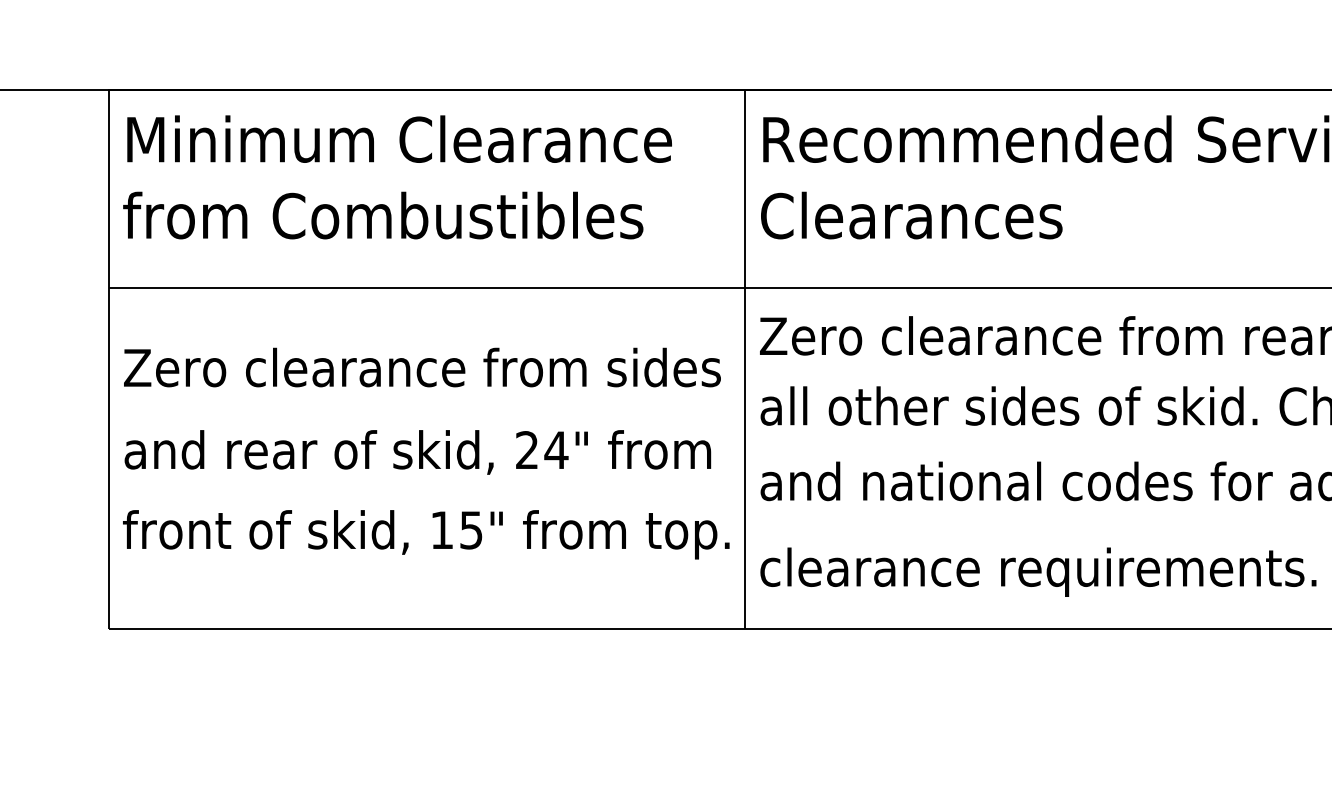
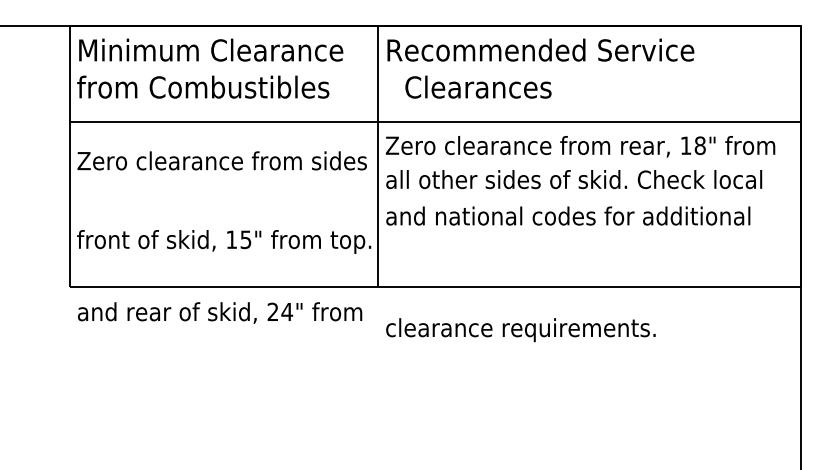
text: (911, 214) -> (478, 86), moved
text: (418, 451) -> (220, 312), moved
text: (1037, 573) -> (520, 330), moved

